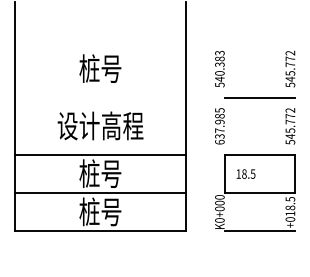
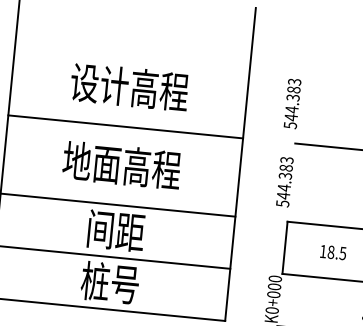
text: (100, 68) -> (129, 86), 桩号 -> 设计高程
text: (219, 72) -> (291, 108), 540.383 -> 544.383
line: (100, 97) -> (125, 126), added
text: (78, 125) -> (91, 161), 设计高程 -> 地面高程
text: (219, 126) -> (284, 182), 637.985 -> 544.383
text: (100, 173) -> (115, 230), 桩号 -> 间距
text: (245, 173) -> (332, 251), moved

